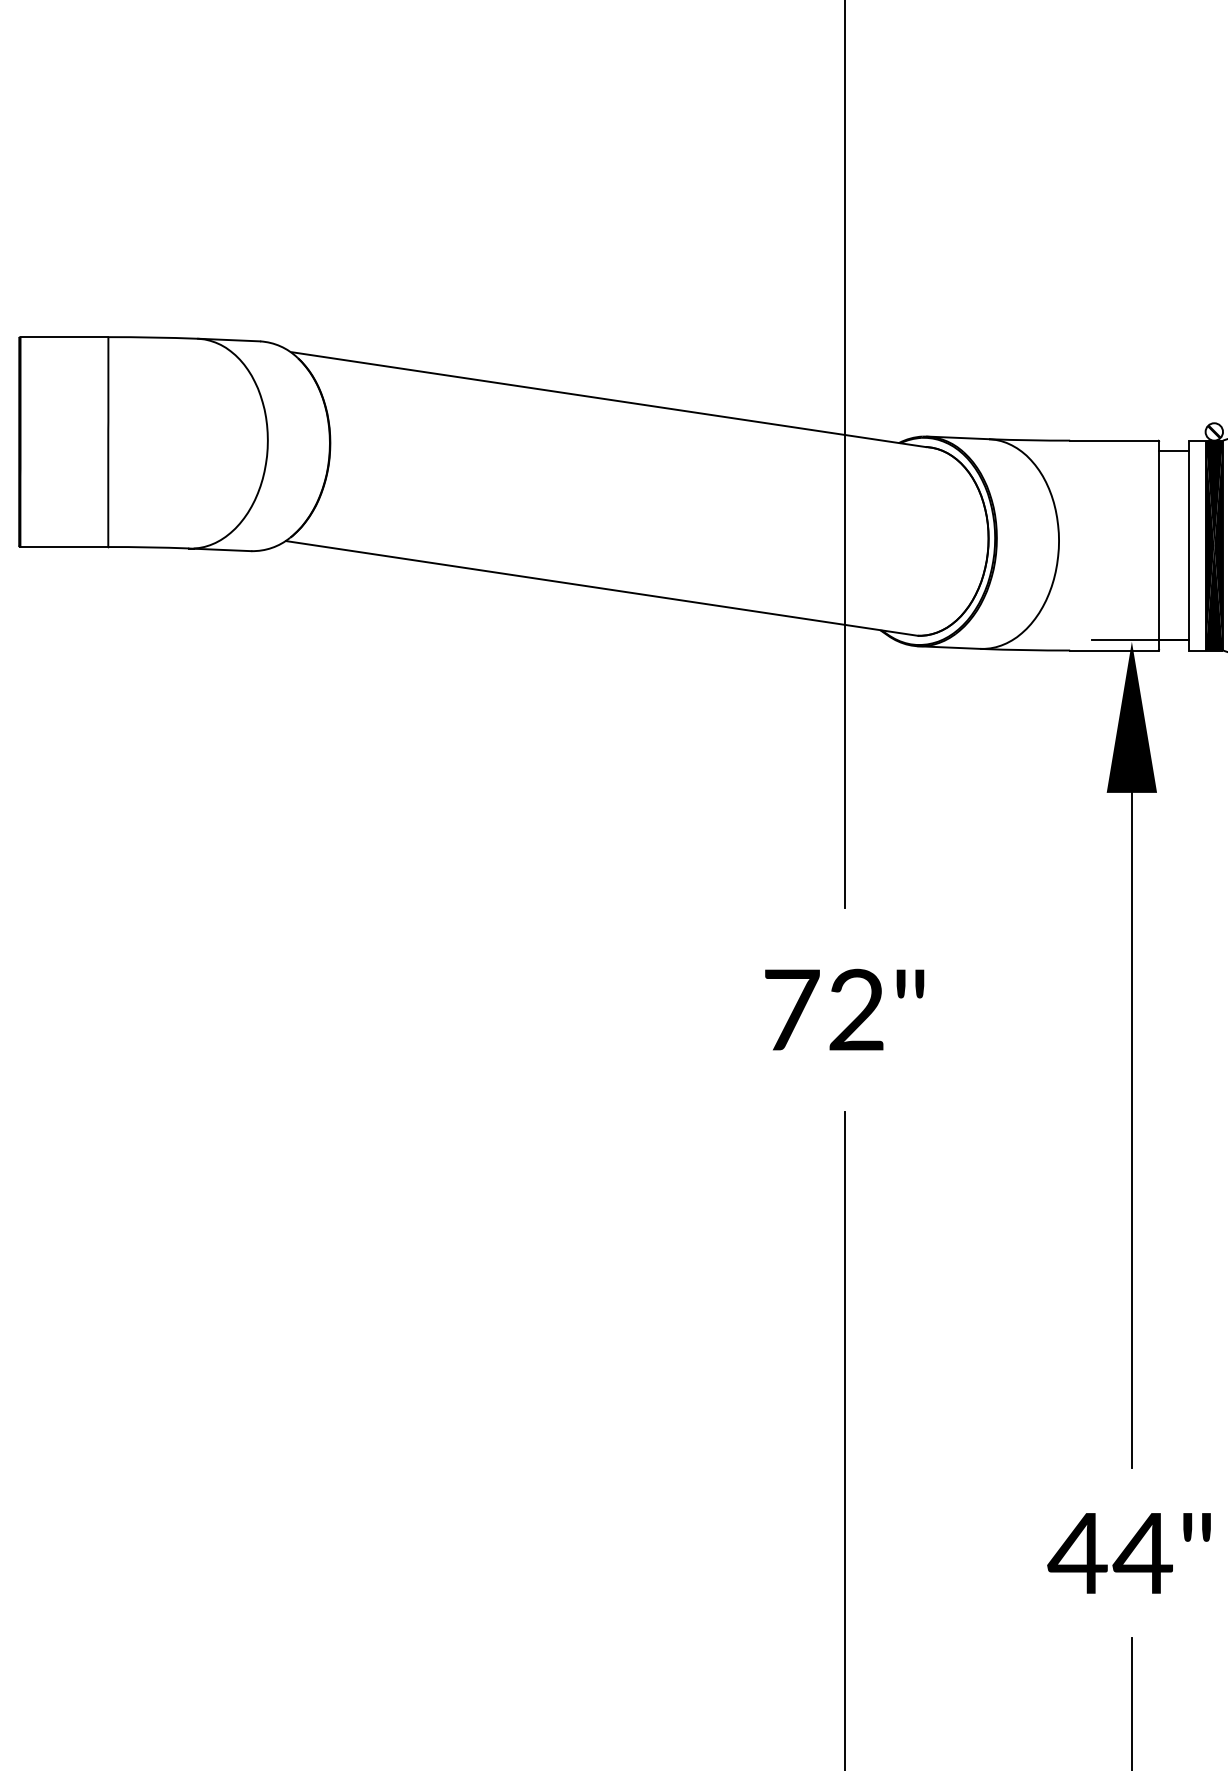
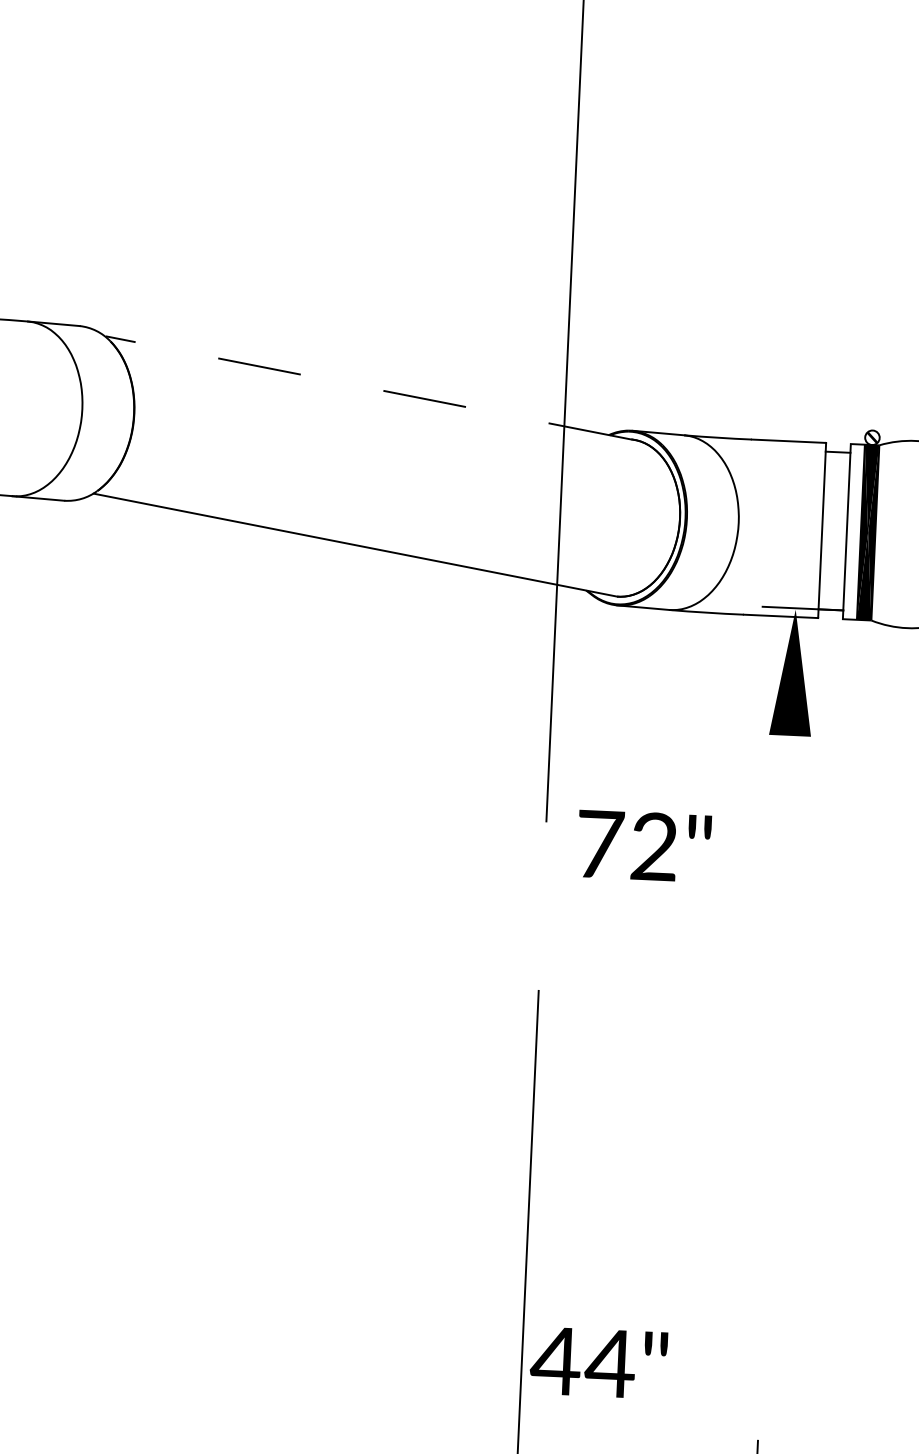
line: (608, 399) -> (368, 387), solid -> dashed
text: (844, 1009) -> (644, 845), moved
line: (1131, 1130) -> (776, 1017), removed
text: (1128, 1553) -> (598, 1363), moved

